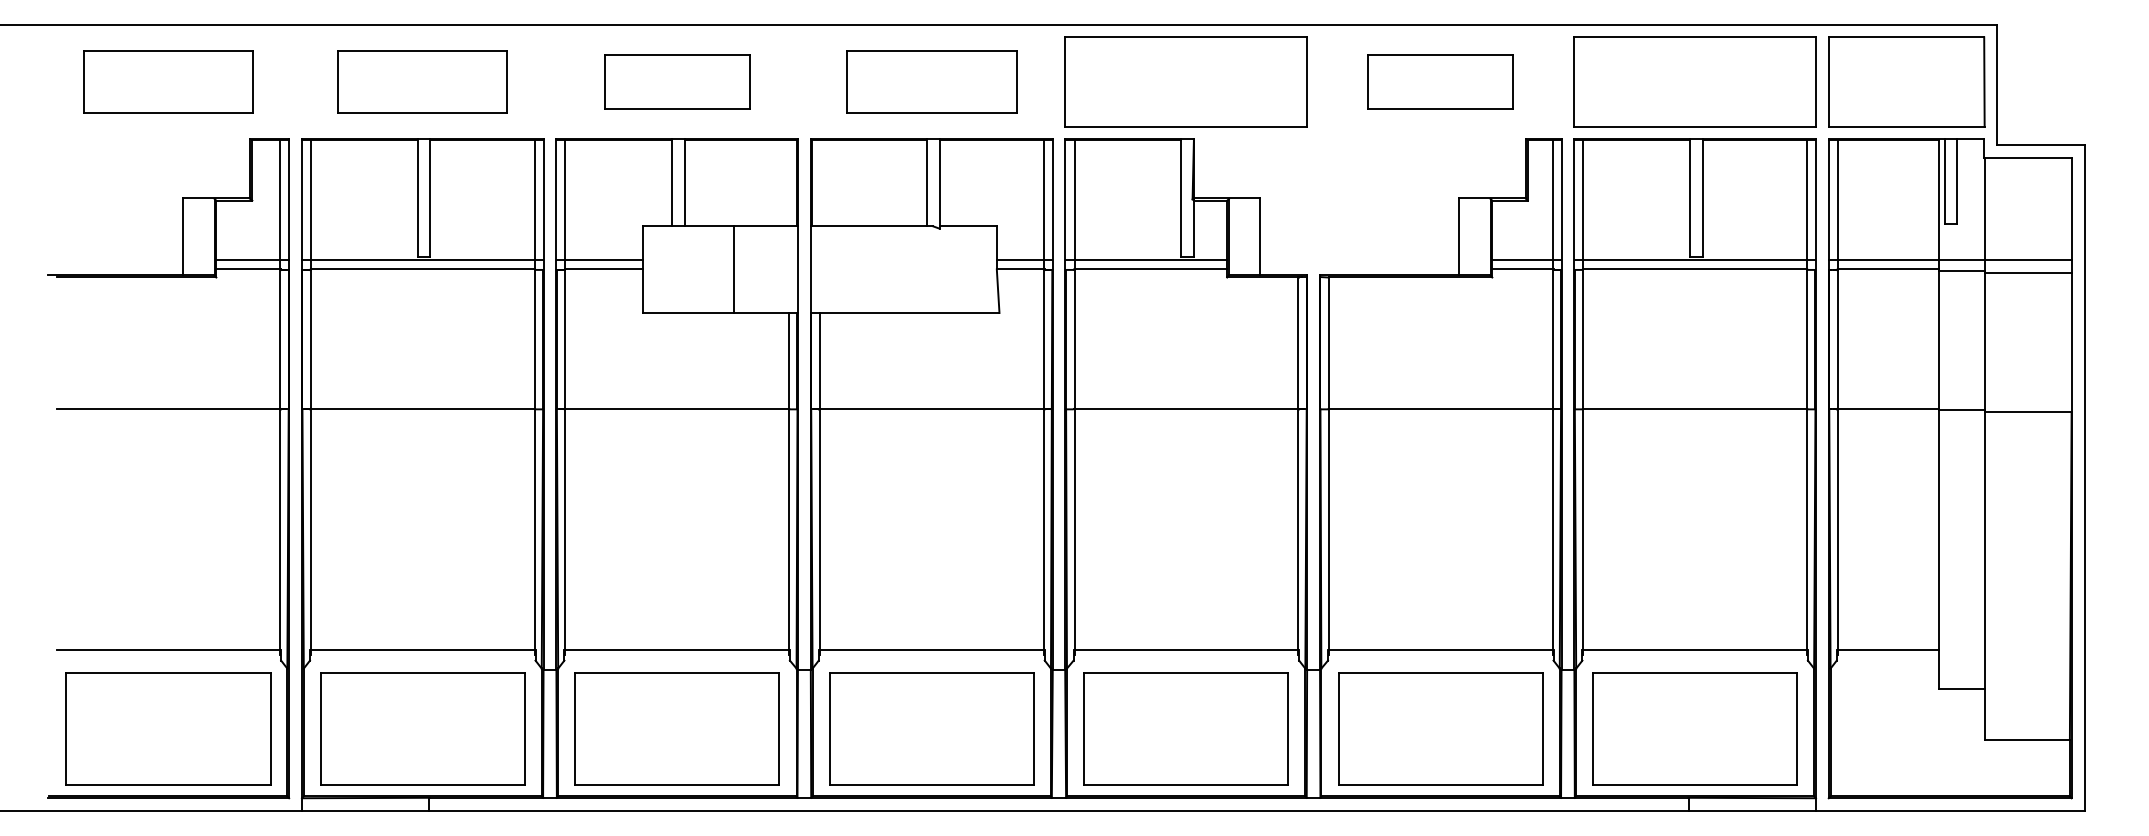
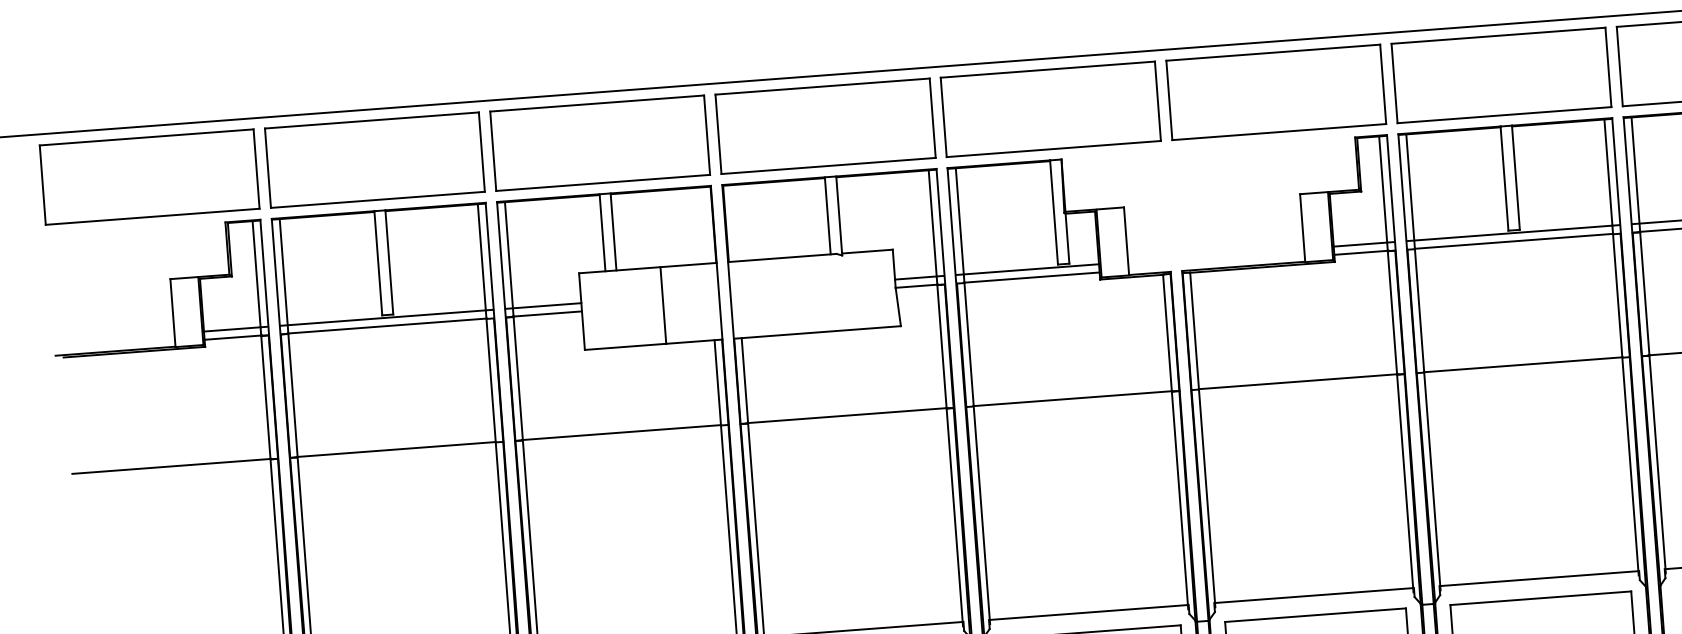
part: (168, 81) -> (149, 176), size x1.43
part: (422, 81) -> (374, 159), size x1.43
part: (676, 81) -> (599, 142), size x1.67
part: (931, 81) -> (825, 125), size x1.43
part: (1440, 81) -> (1275, 91), size x1.67

